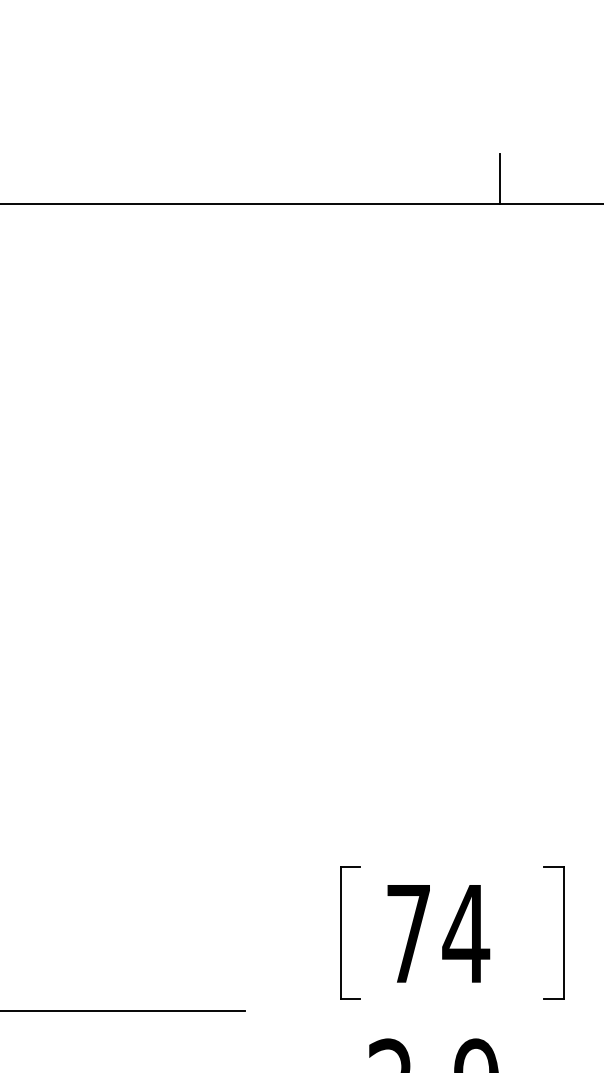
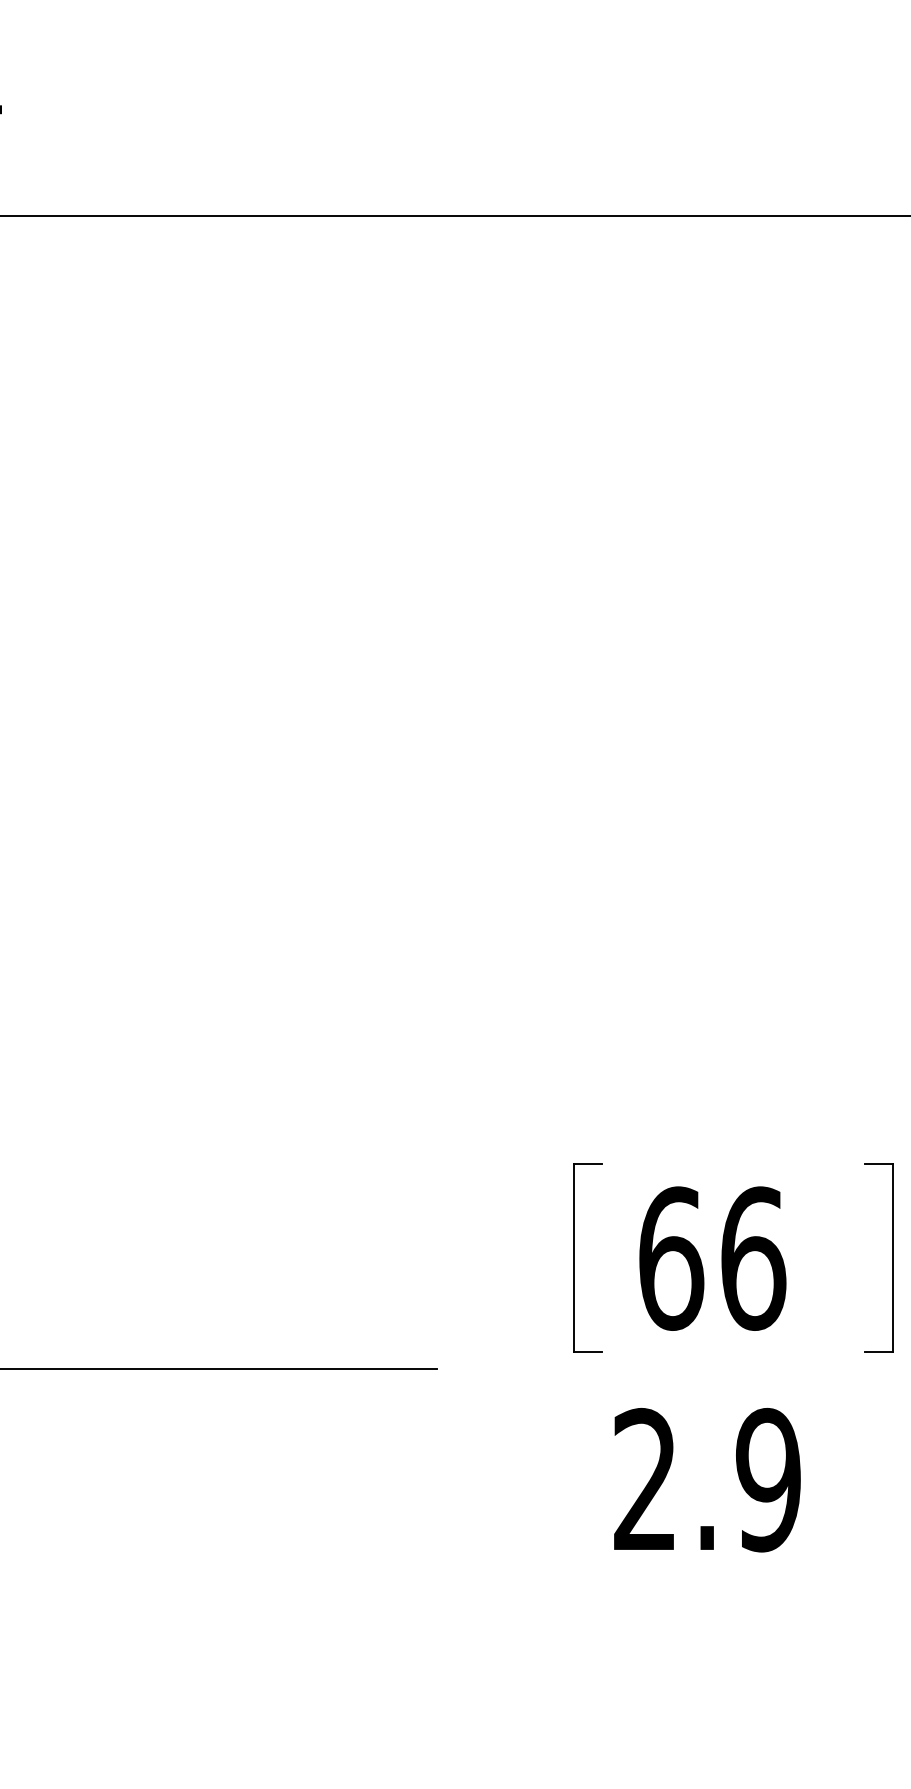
line: (500, 178) -> (801, 180), removed
text: (438, 933) -> (713, 1258), 74 -> 66

